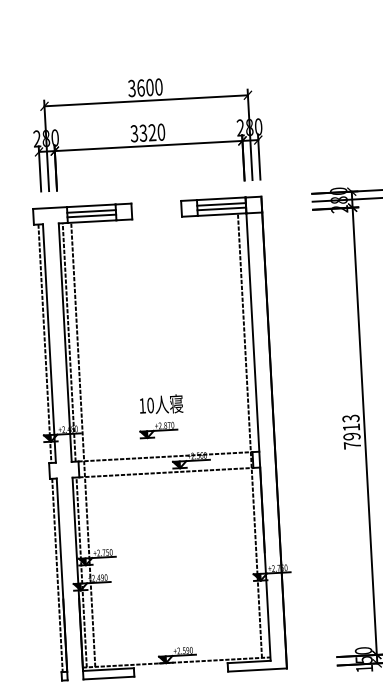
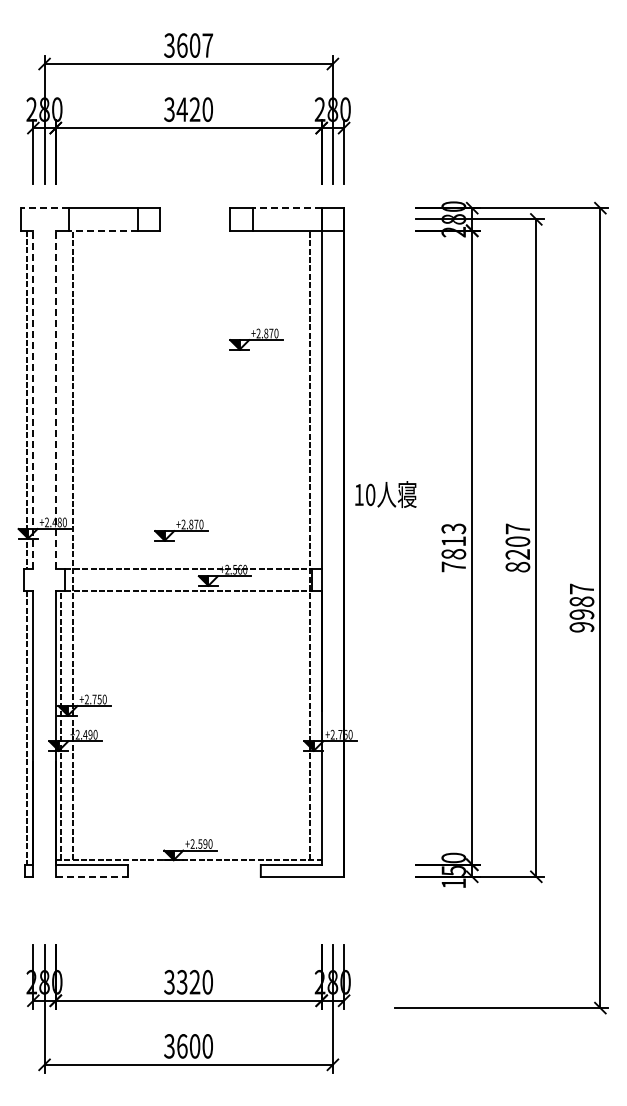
text: (158, 87) -> (207, 45), 3600 -> 3607
text: (142, 133) -> (181, 109), 3320 -> 3420
line: (220, 199) -> (286, 208), solid -> dashed
line: (221, 204) -> (286, 216), removed
line: (49, 208) -> (44, 208), solid -> dashed
line: (221, 208) -> (286, 222), removed
line: (91, 211) -> (102, 216), removed
line: (91, 215) -> (102, 222), removed
line: (91, 221) -> (102, 230), solid -> dashed
part: (204, 292) -> (256, 339), added
line: (65, 342) -> (55, 399), solid -> dashed
line: (69, 342) -> (61, 399), removed
line: (49, 343) -> (33, 399), solid -> dashed
text: (161, 404) -> (385, 494), moved
text: (351, 436) -> (453, 554), 7913 -> 7813
line: (109, 677) -> (92, 876), solid -> dashed

